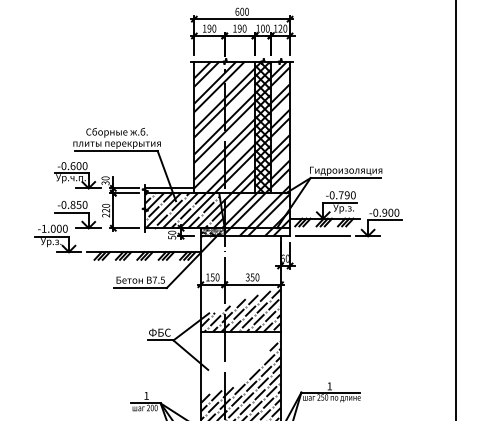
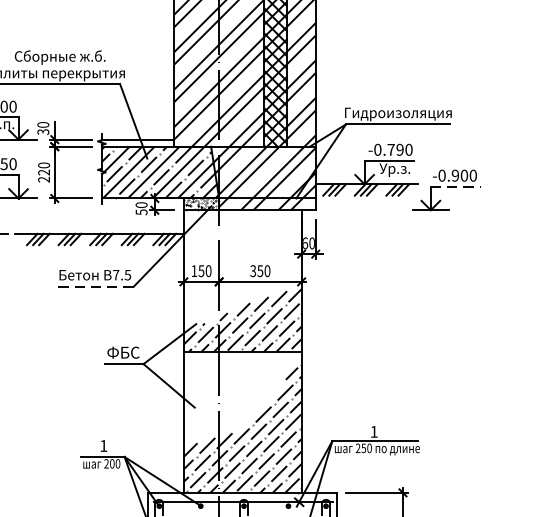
line: (384, 220) -> (455, 187), solid -> dashed
line: (323, 236) -> (364, 210), removed
line: (140, 288) -> (94, 287), solid -> dashed

